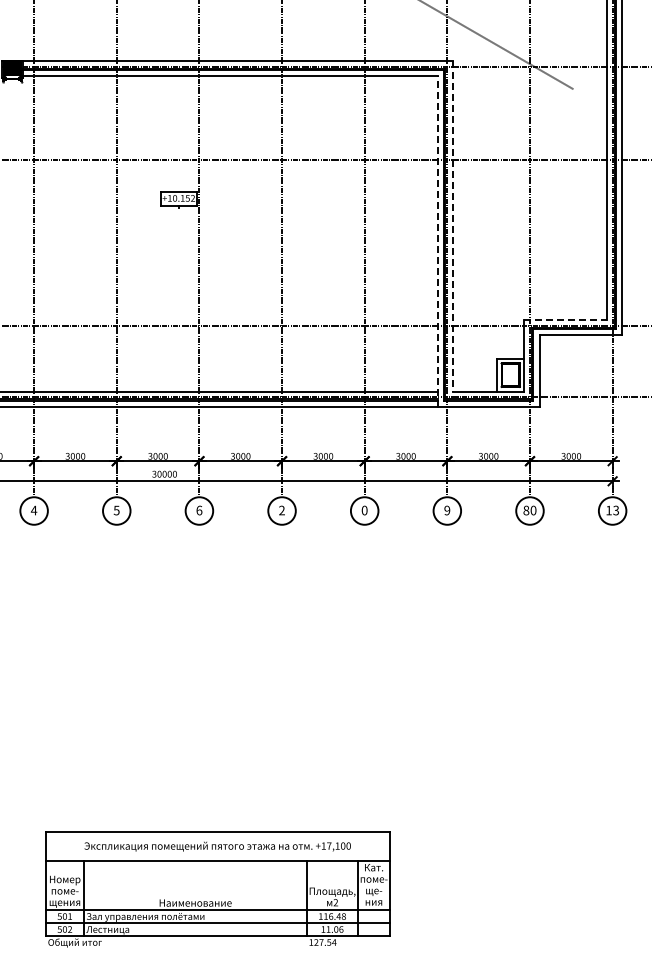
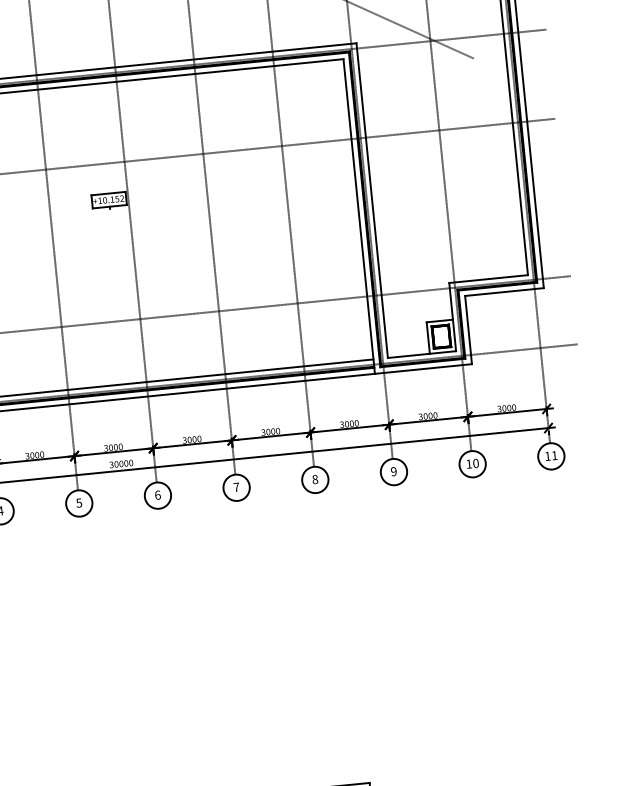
line: (452, 226) -> (371, 200), dashed -> solid
line: (437, 241) -> (359, 216), dashed -> solid
line: (566, 320) -> (489, 279), dashed -> solid
text: (281, 510) -> (236, 487), 2 -> 7
text: (364, 510) -> (315, 479), 0 -> 8
text: (526, 510) -> (469, 464), 80 -> 10
text: (615, 510) -> (554, 455), 13 -> 11

